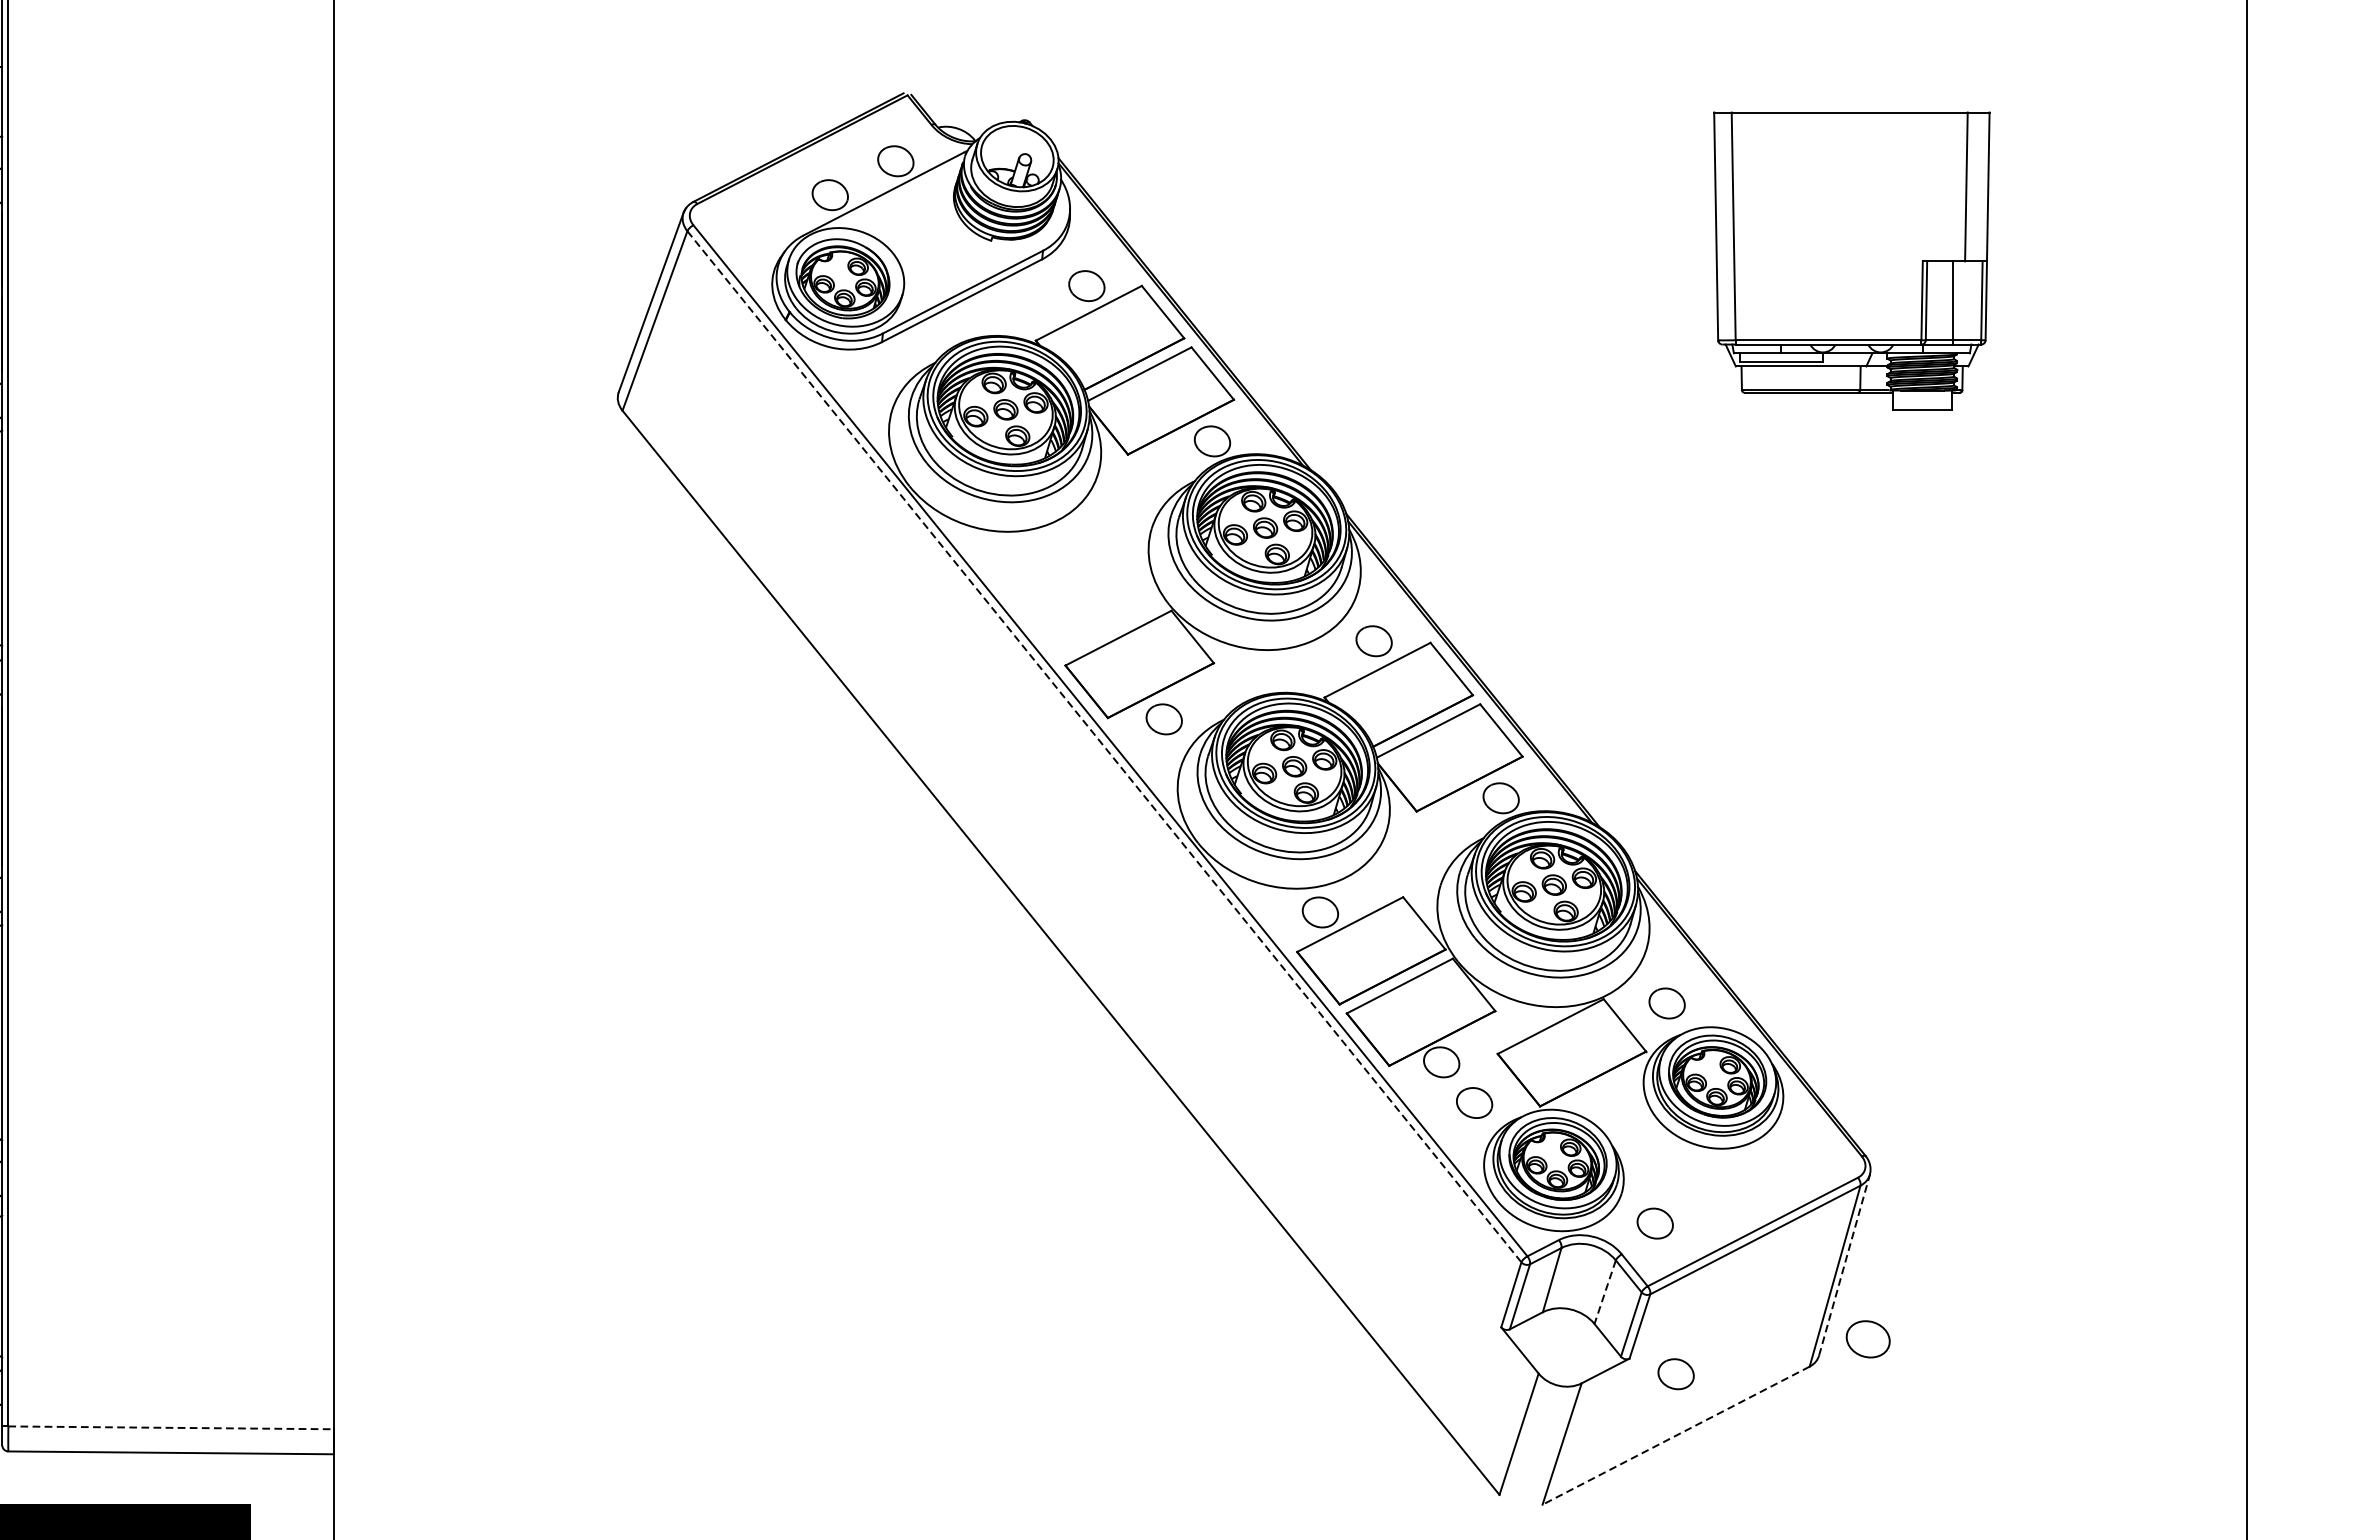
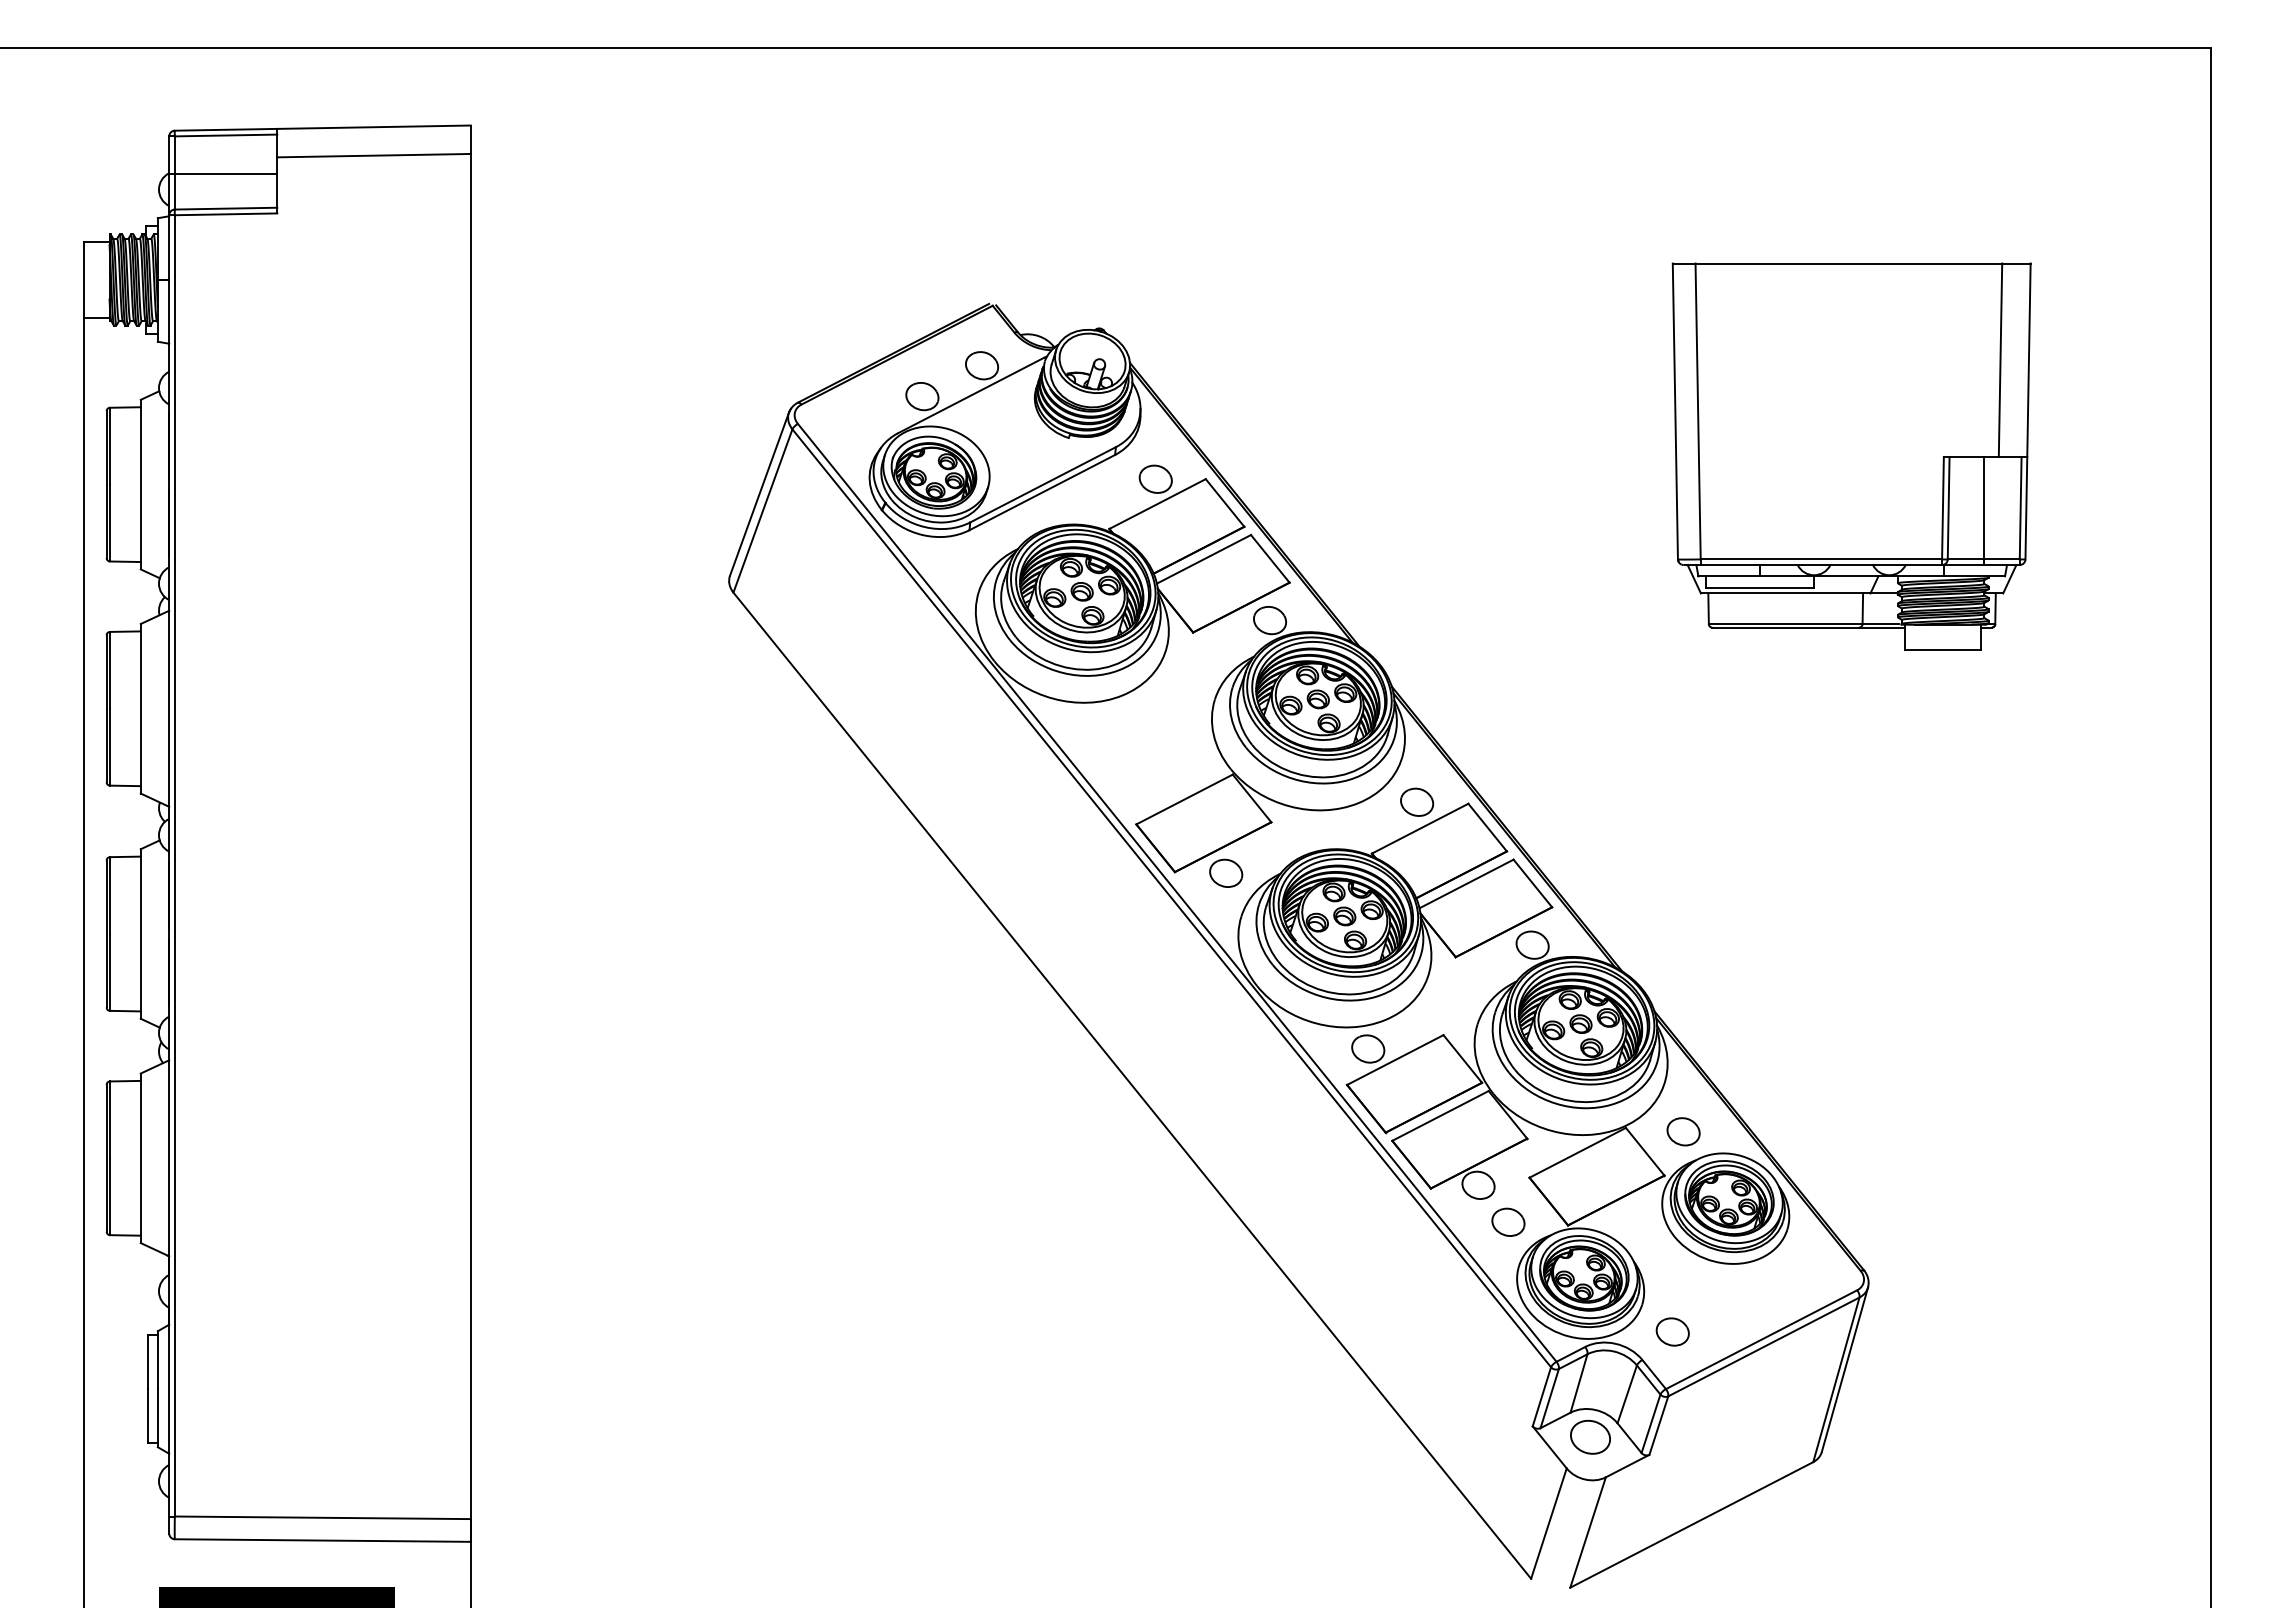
part: (1851, 261) -> (1851, 456), size x1.43
line: (1105, 746) -> (1172, 898), dashed -> solid
line: (1844, 1264) -> (1844, 1369), dashed -> solid
line: (1605, 1292) -> (1627, 1394), dashed -> solid
part: (1868, 1338) -> (1590, 1436), moved
part: (1675, 1373) -> (1691, 1468), removed
line: (170, 1427) -> (322, 1517), dashed -> solid
line: (1675, 1435) -> (1691, 1524), dashed -> solid

